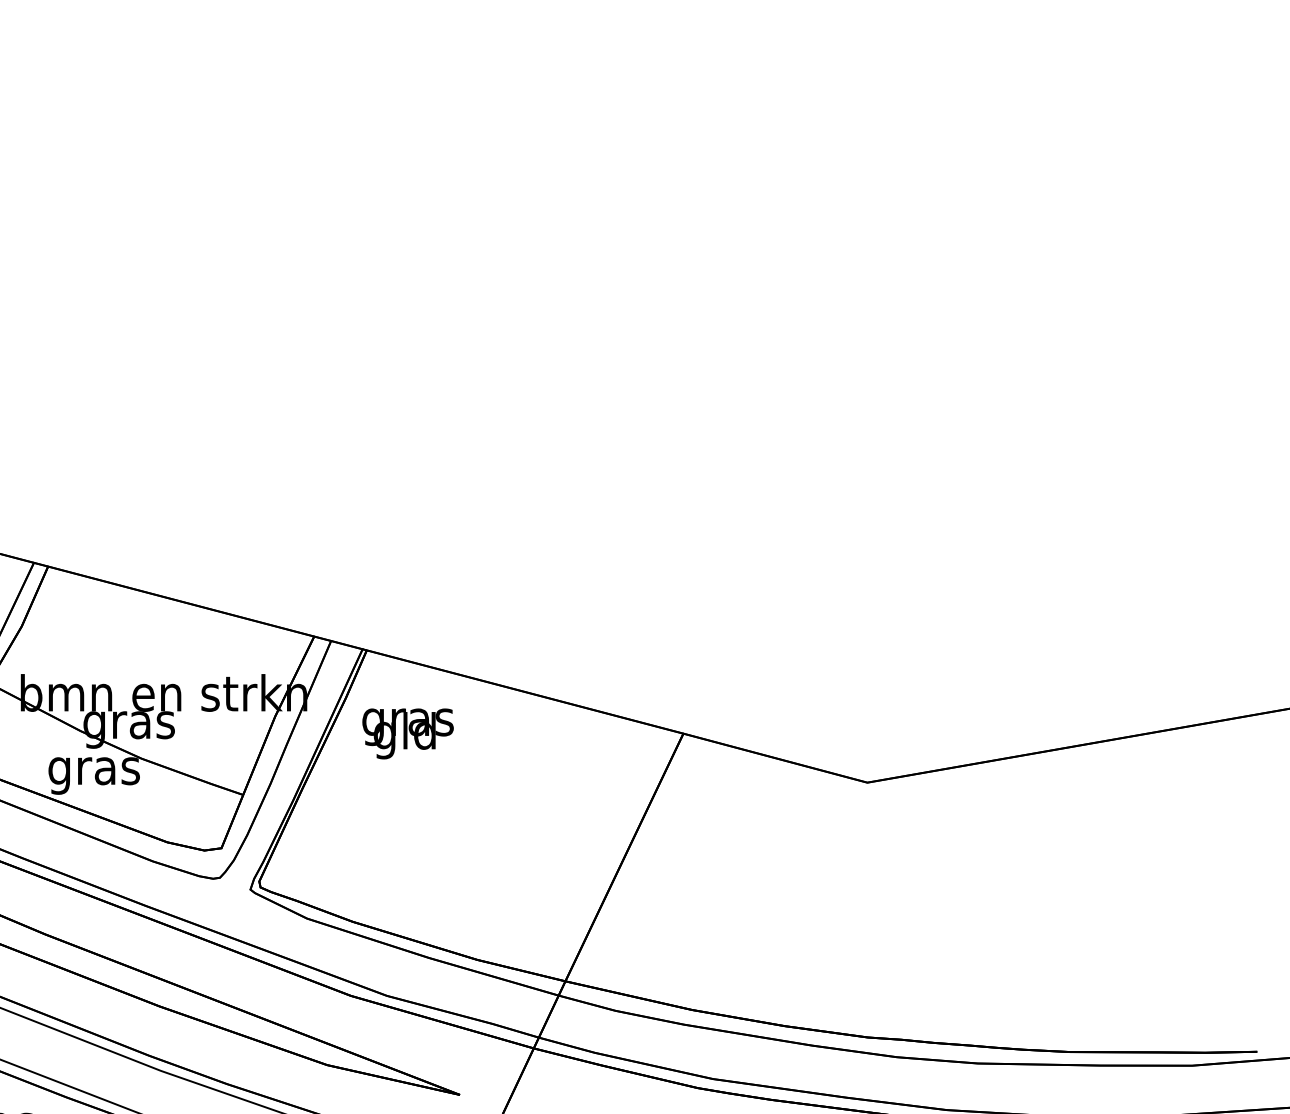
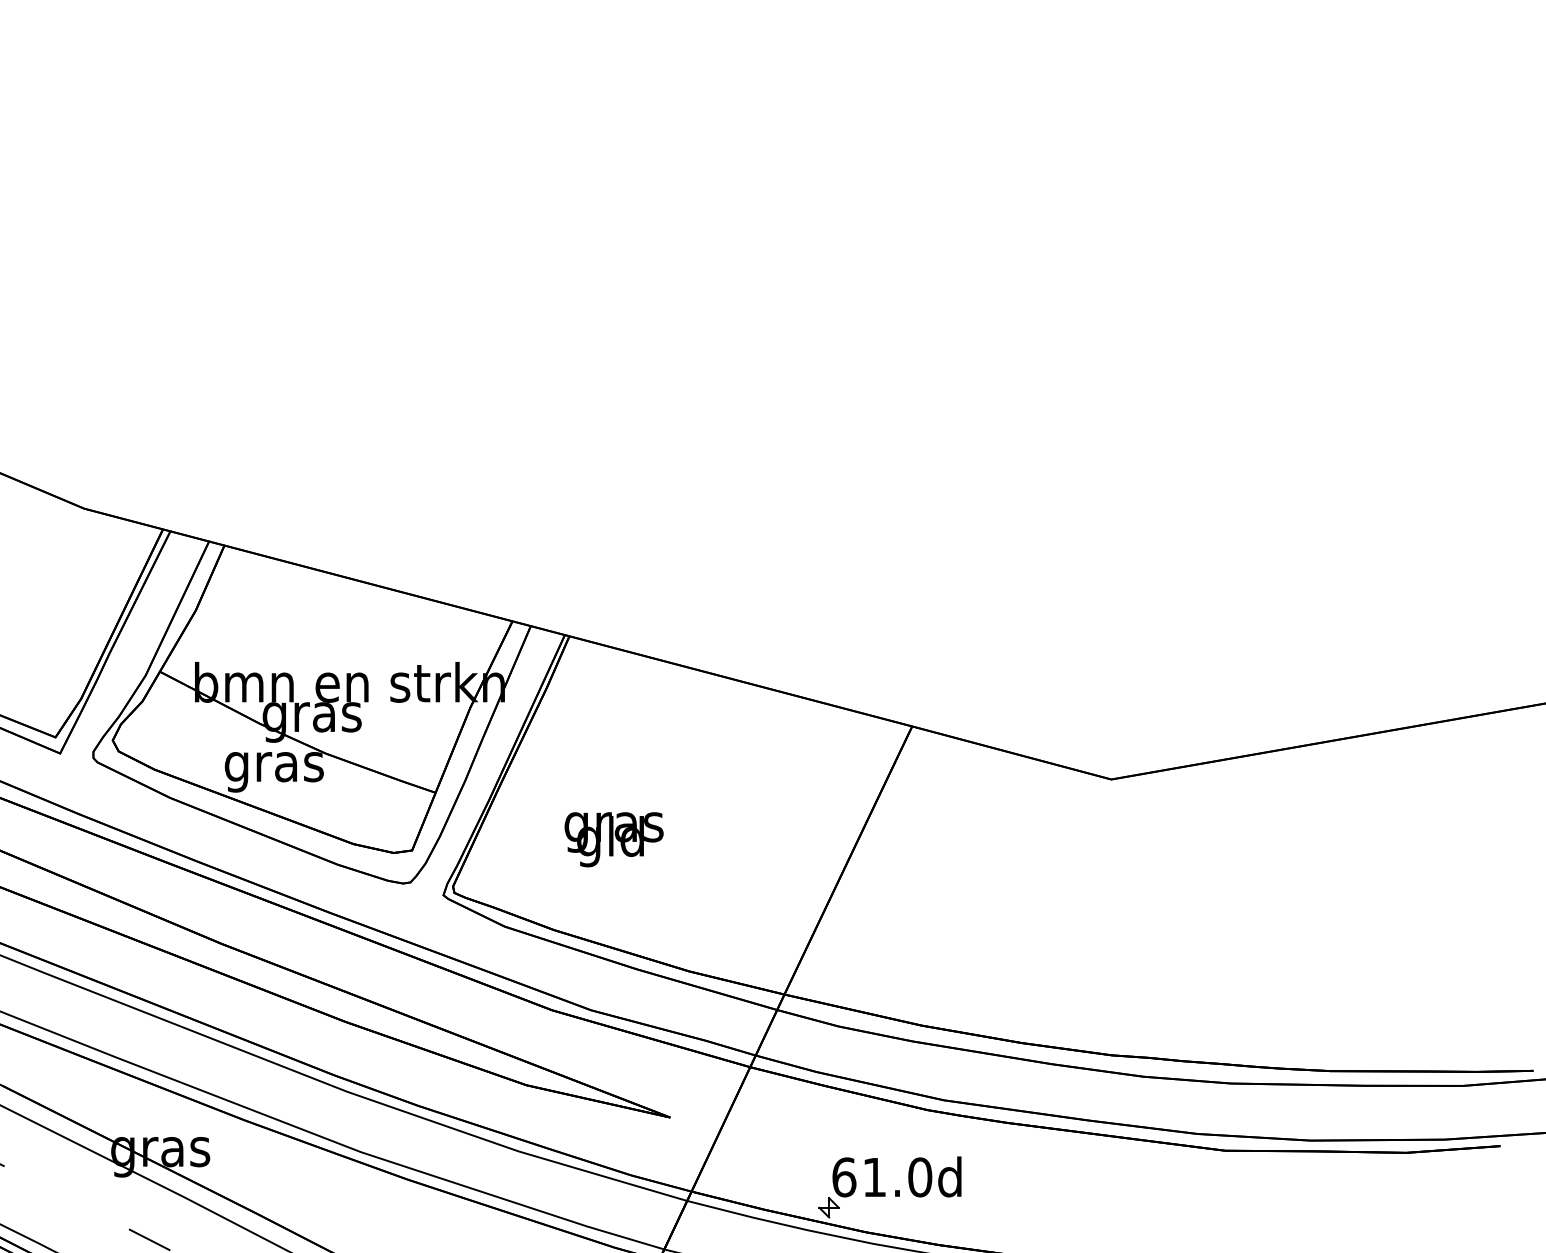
text: (407, 733) -> (613, 839), moved

